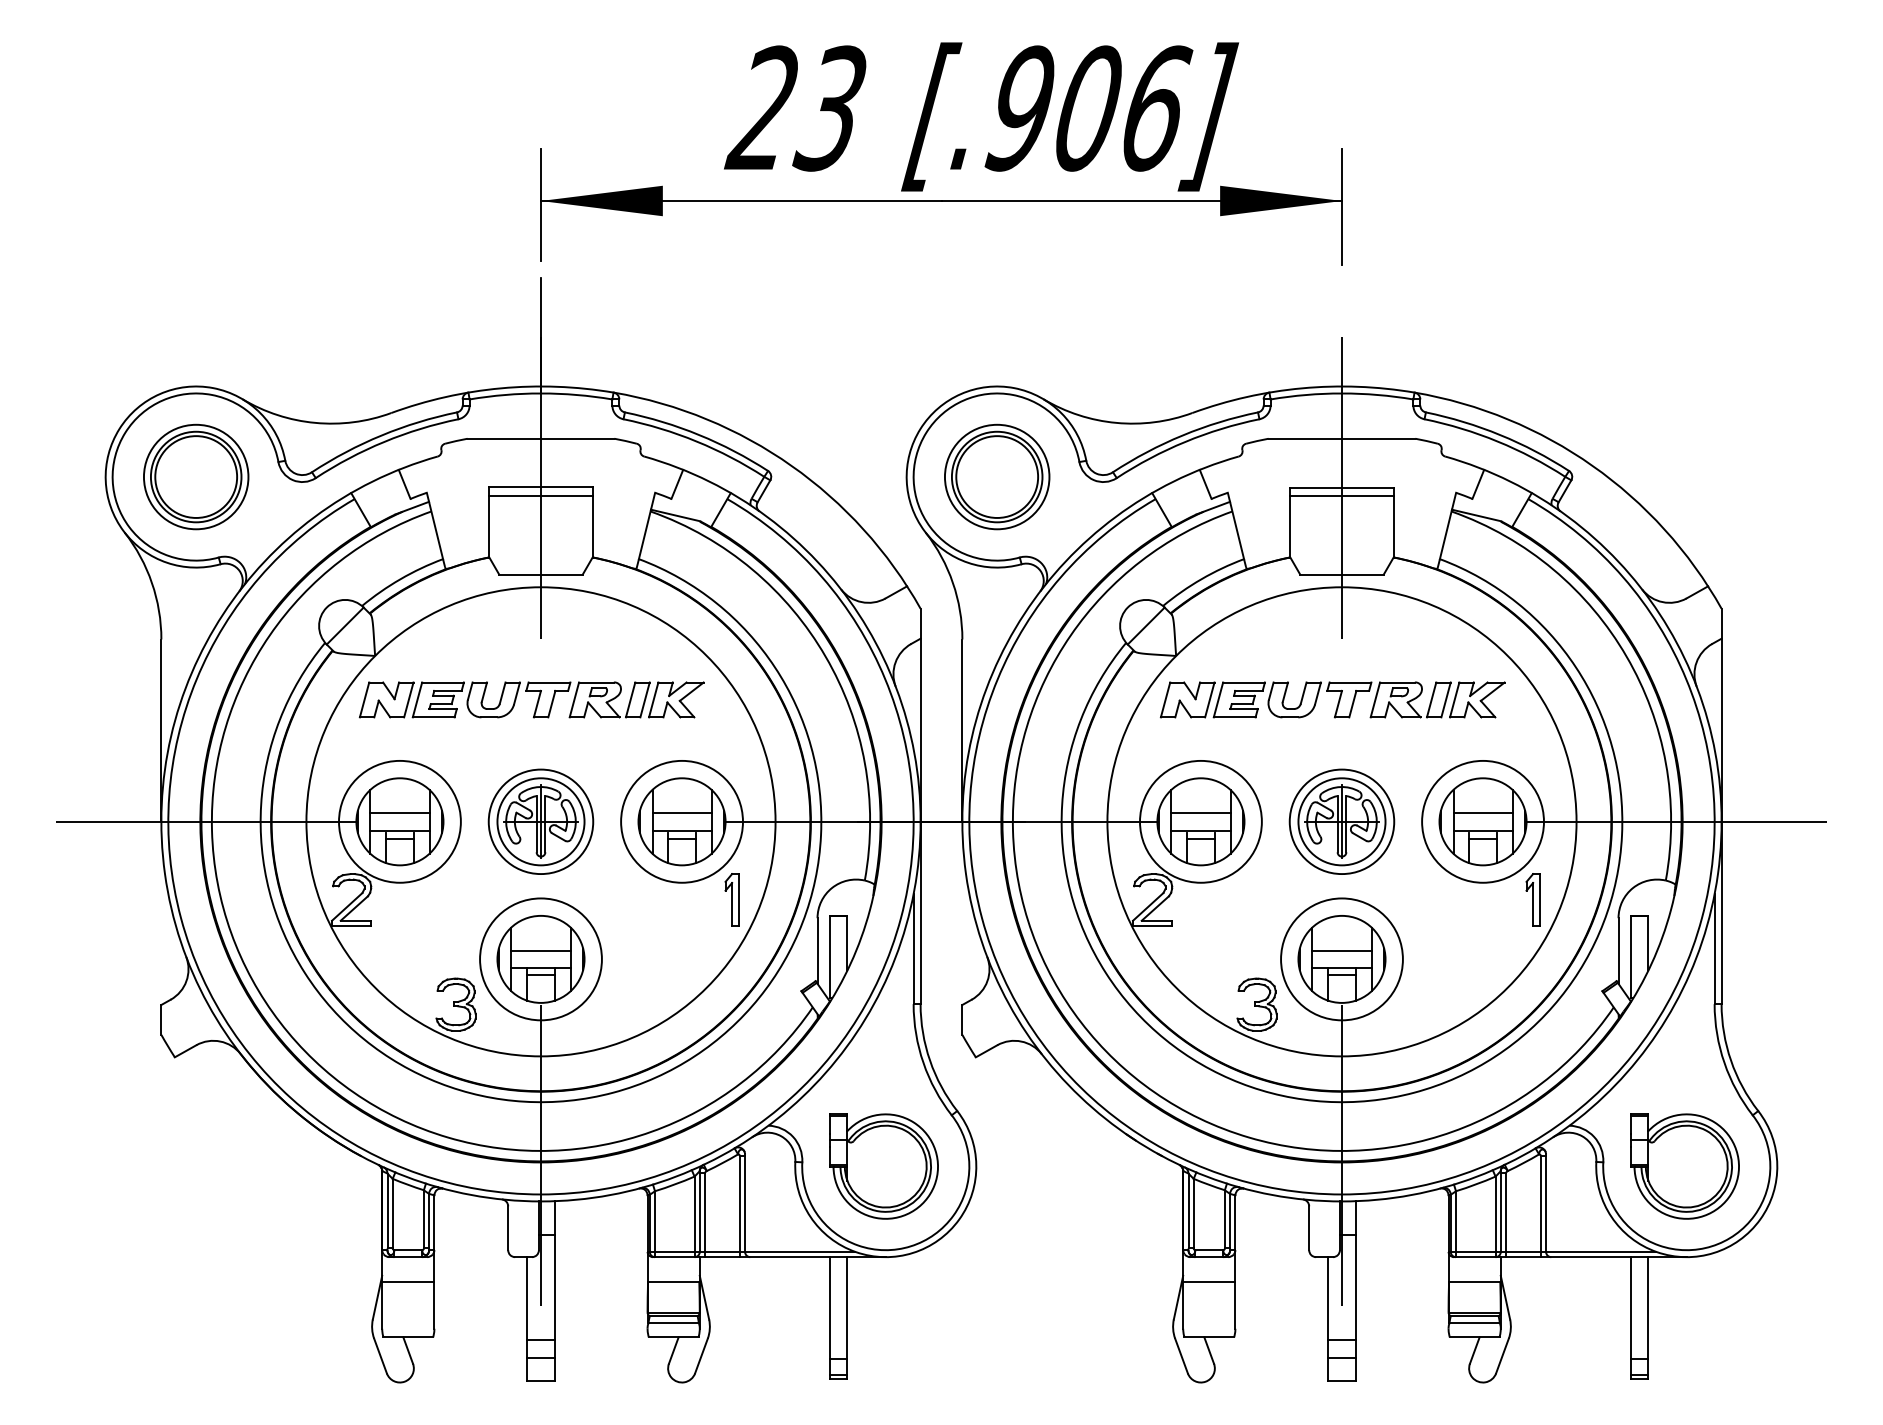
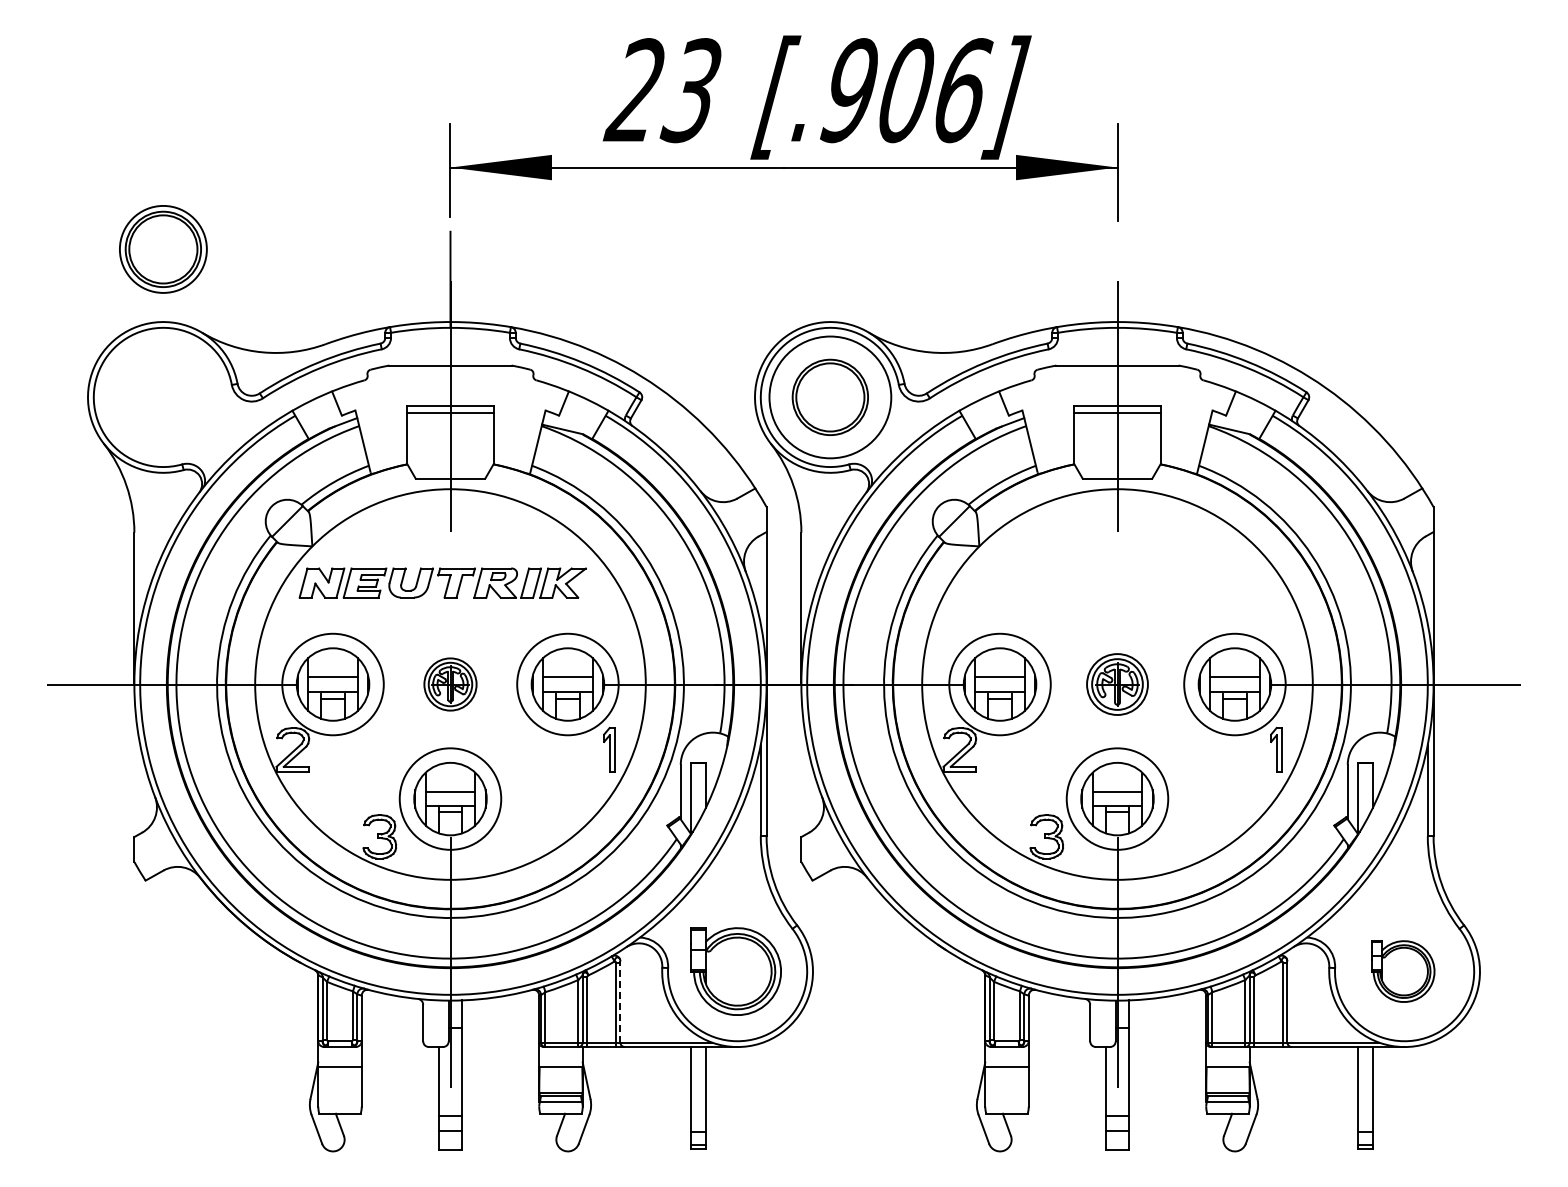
circle: (996, 475) -> (829, 396), size x1.4
part: (196, 477) -> (163, 249), moved
part: (1332, 699) -> (1109, 582), removed
part: (540, 821) -> (450, 684), size x0.6
part: (1342, 821) -> (1117, 684), size x0.7
part: (1684, 1166) -> (1402, 971), size x0.7
line: (745, 1203) -> (620, 1002), solid -> dashed

